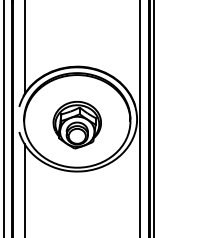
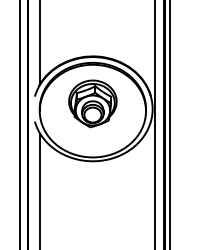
part: (76, 124) -> (92, 103), moved

